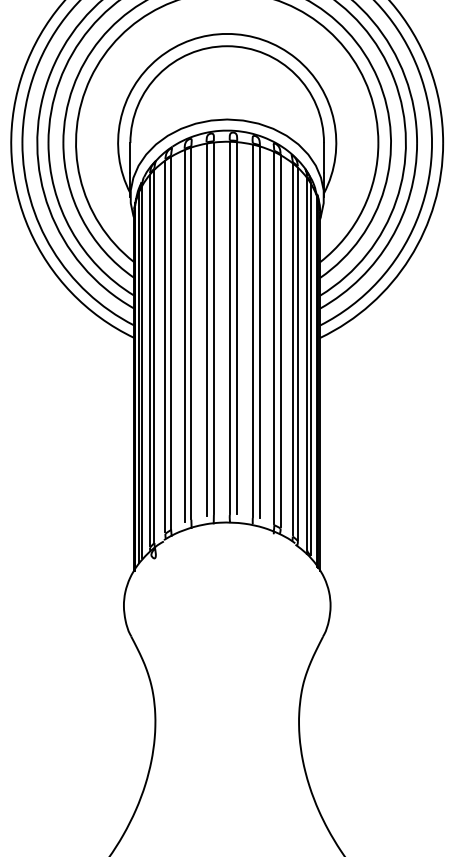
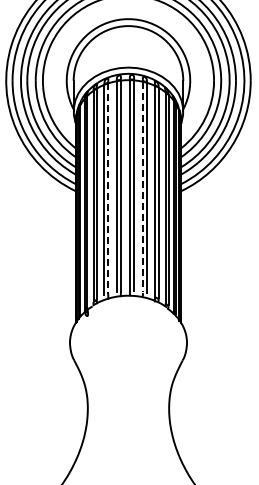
line: (251, 331) -> (142, 187), solid -> dashed
line: (191, 334) -> (108, 189), solid -> dashed

